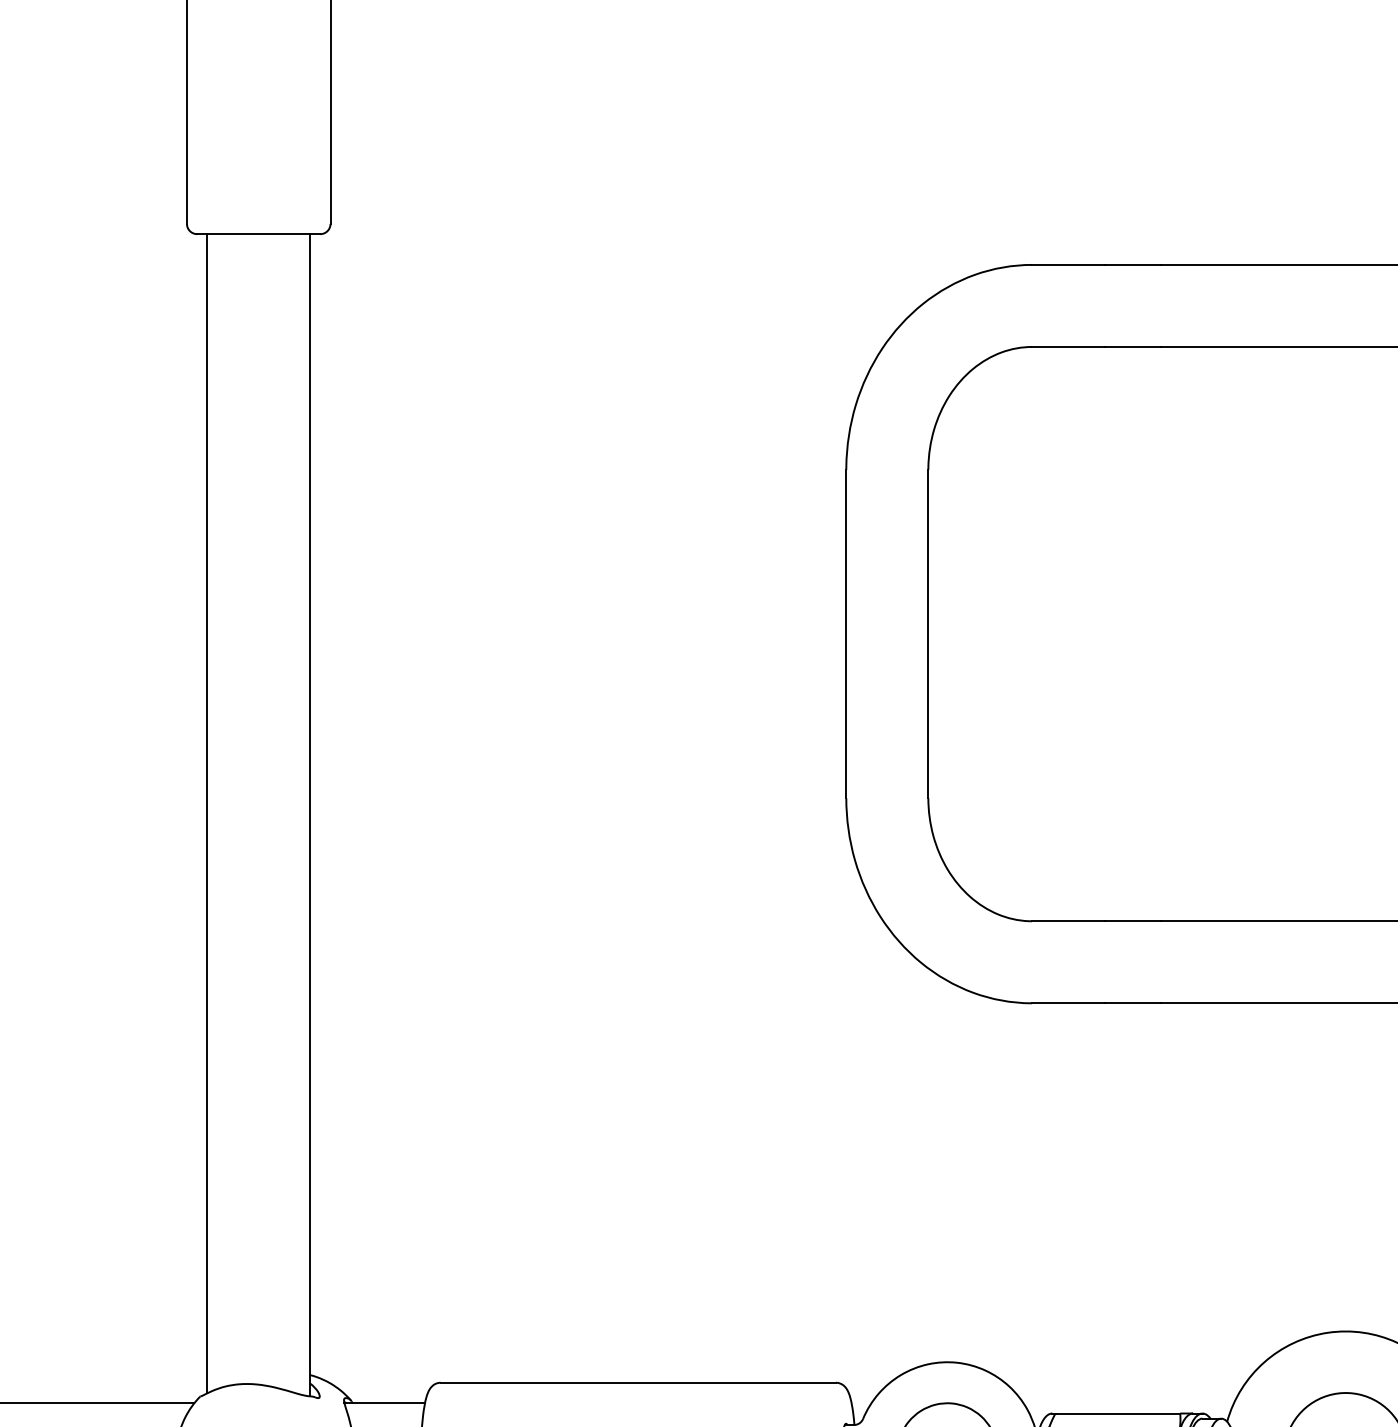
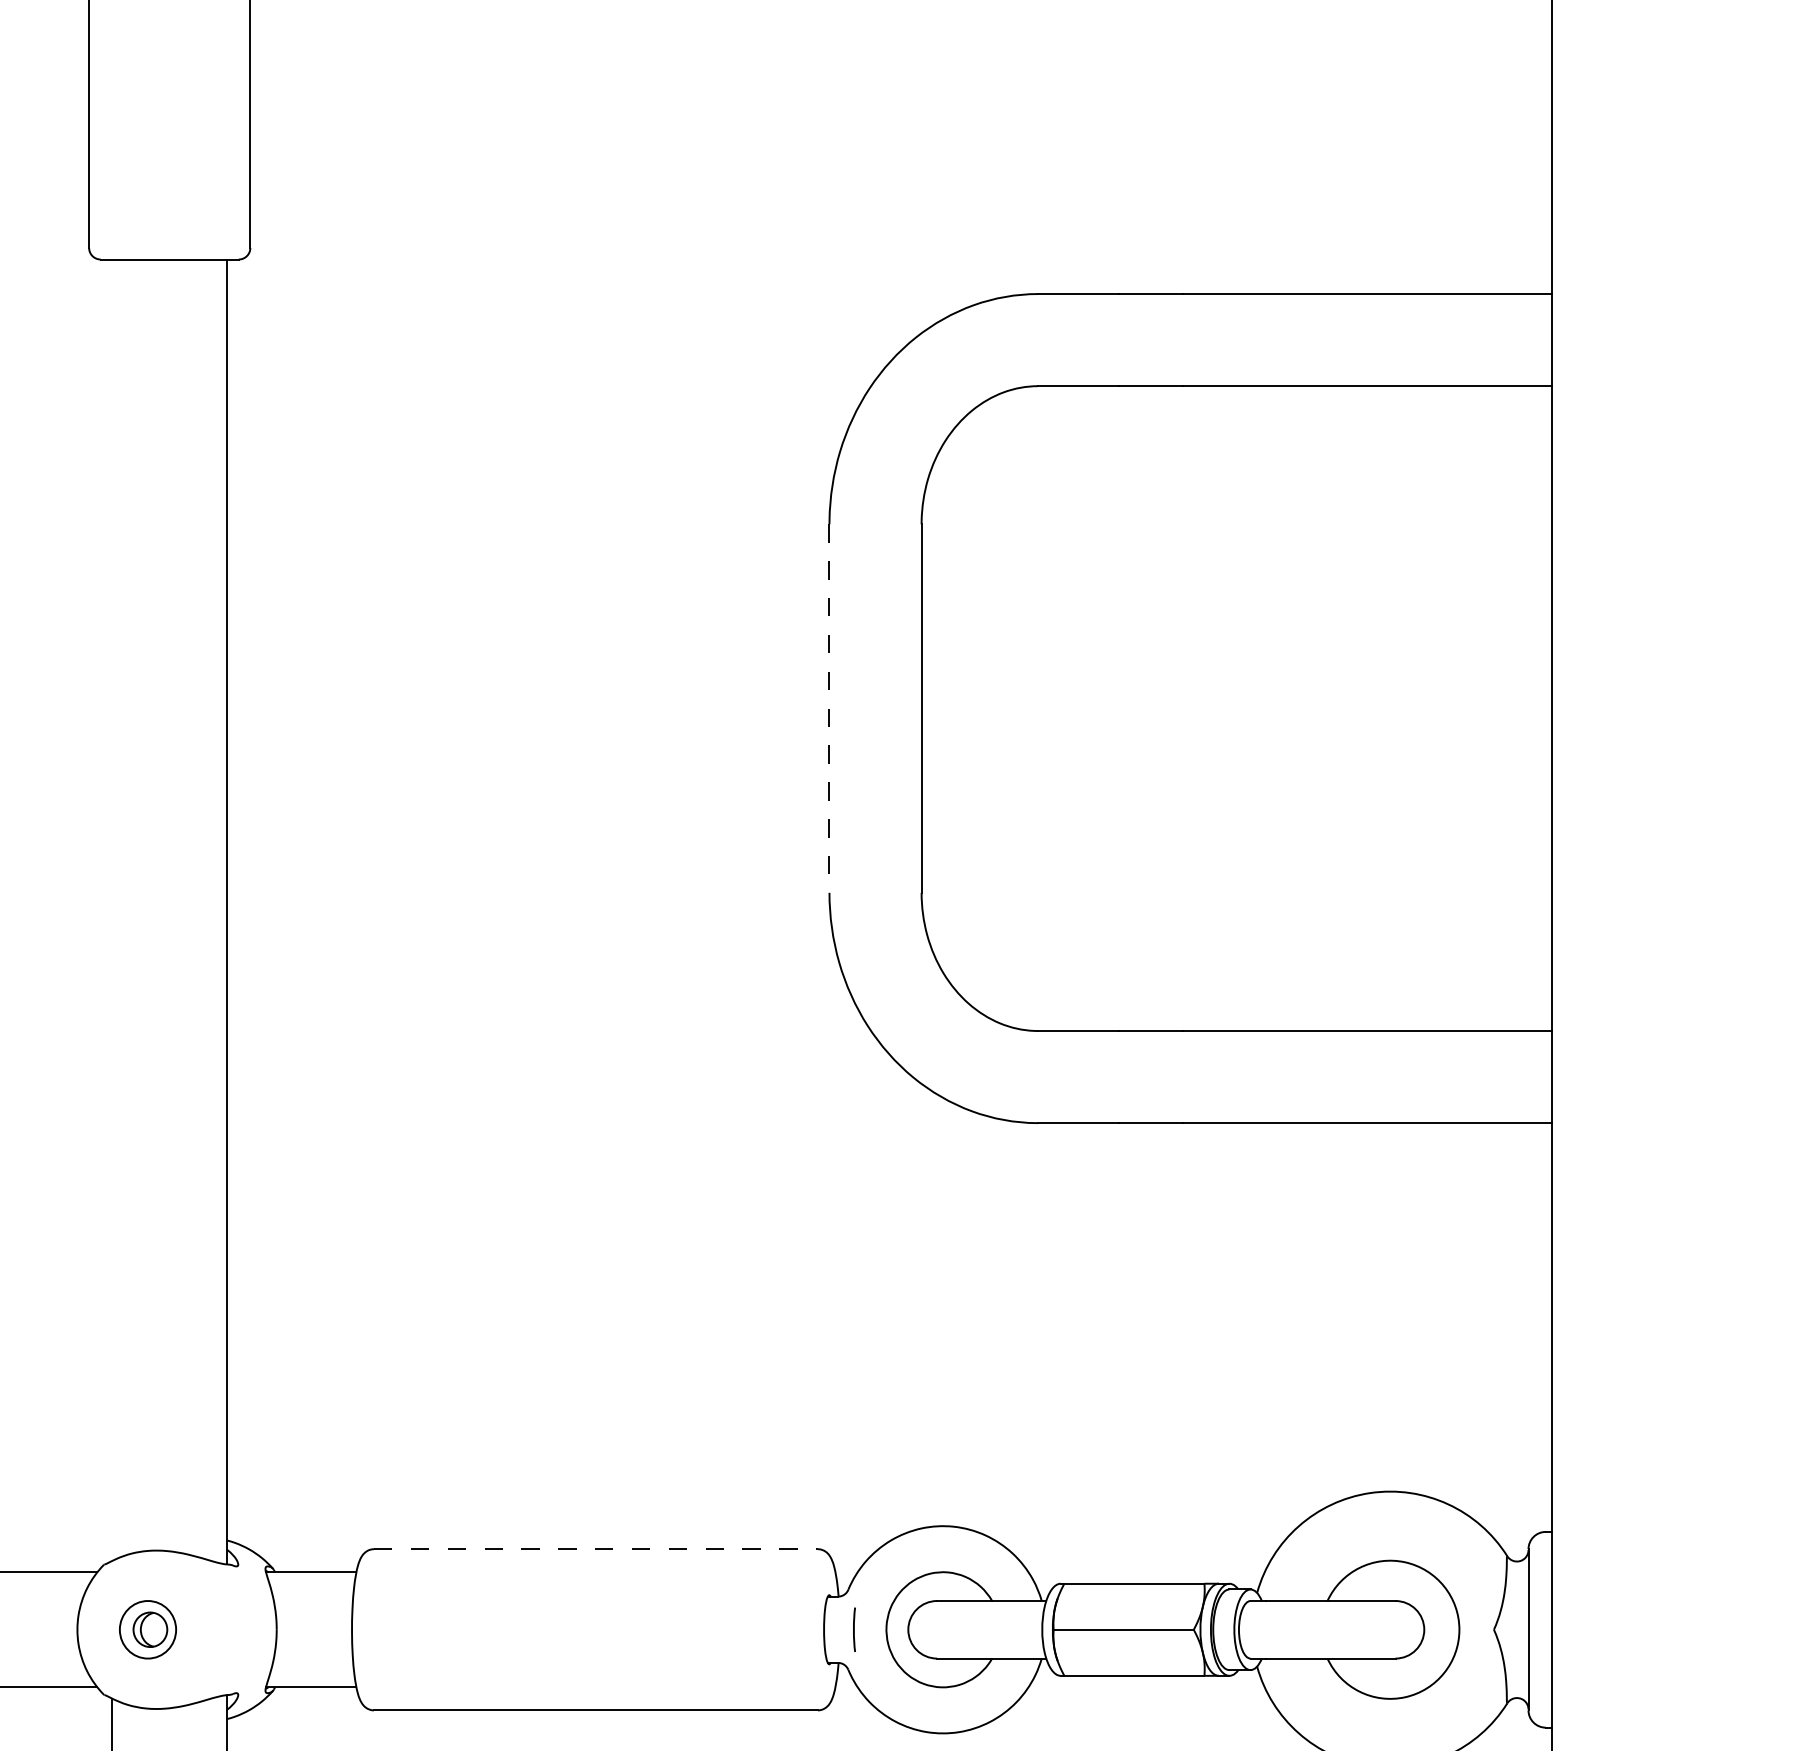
line: (846, 634) -> (829, 709), solid -> dashed
line: (207, 813) -> (112, 909), removed
line: (637, 1383) -> (595, 1549), solid -> dashed

